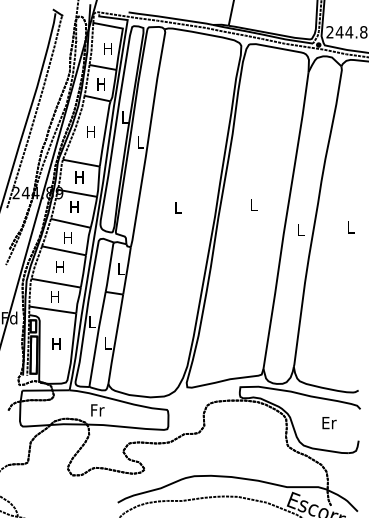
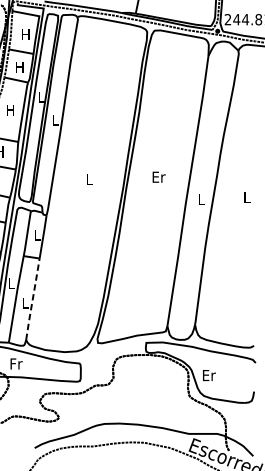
text: (254, 205) -> (159, 177), L -> Er
line: (115, 338) -> (32, 298), solid -> dashed
text: (329, 423) -> (209, 375), moved

